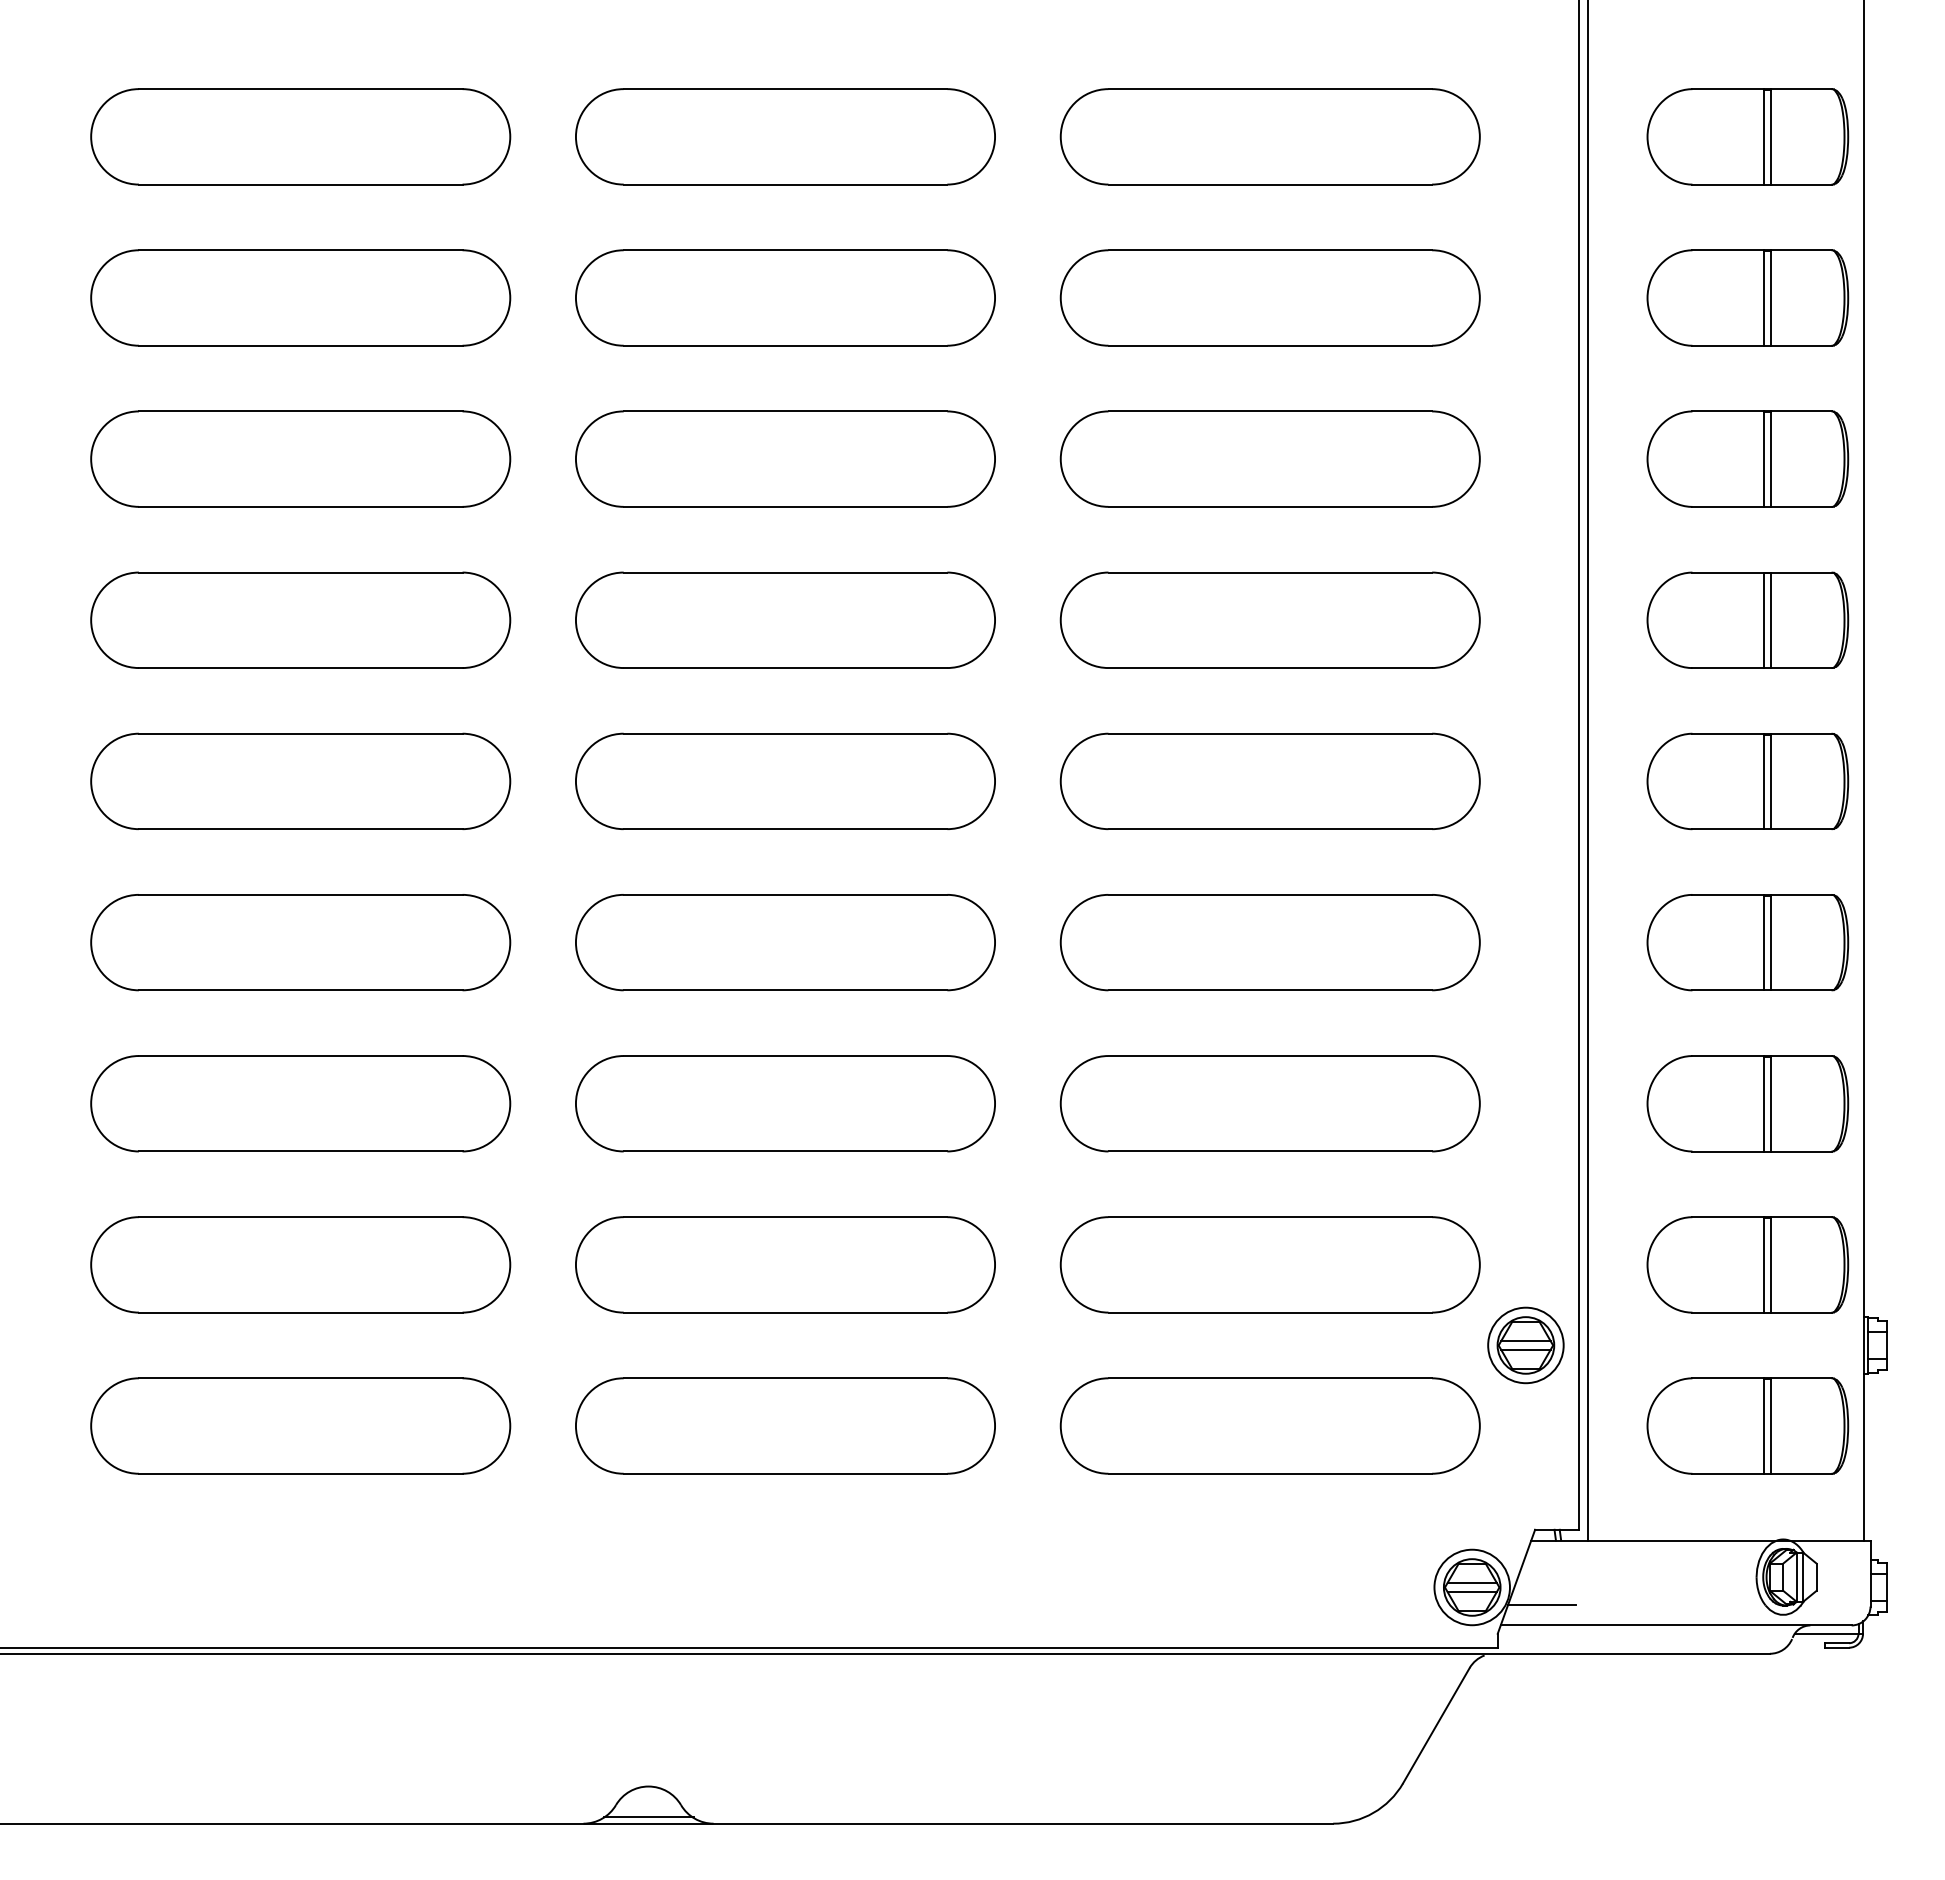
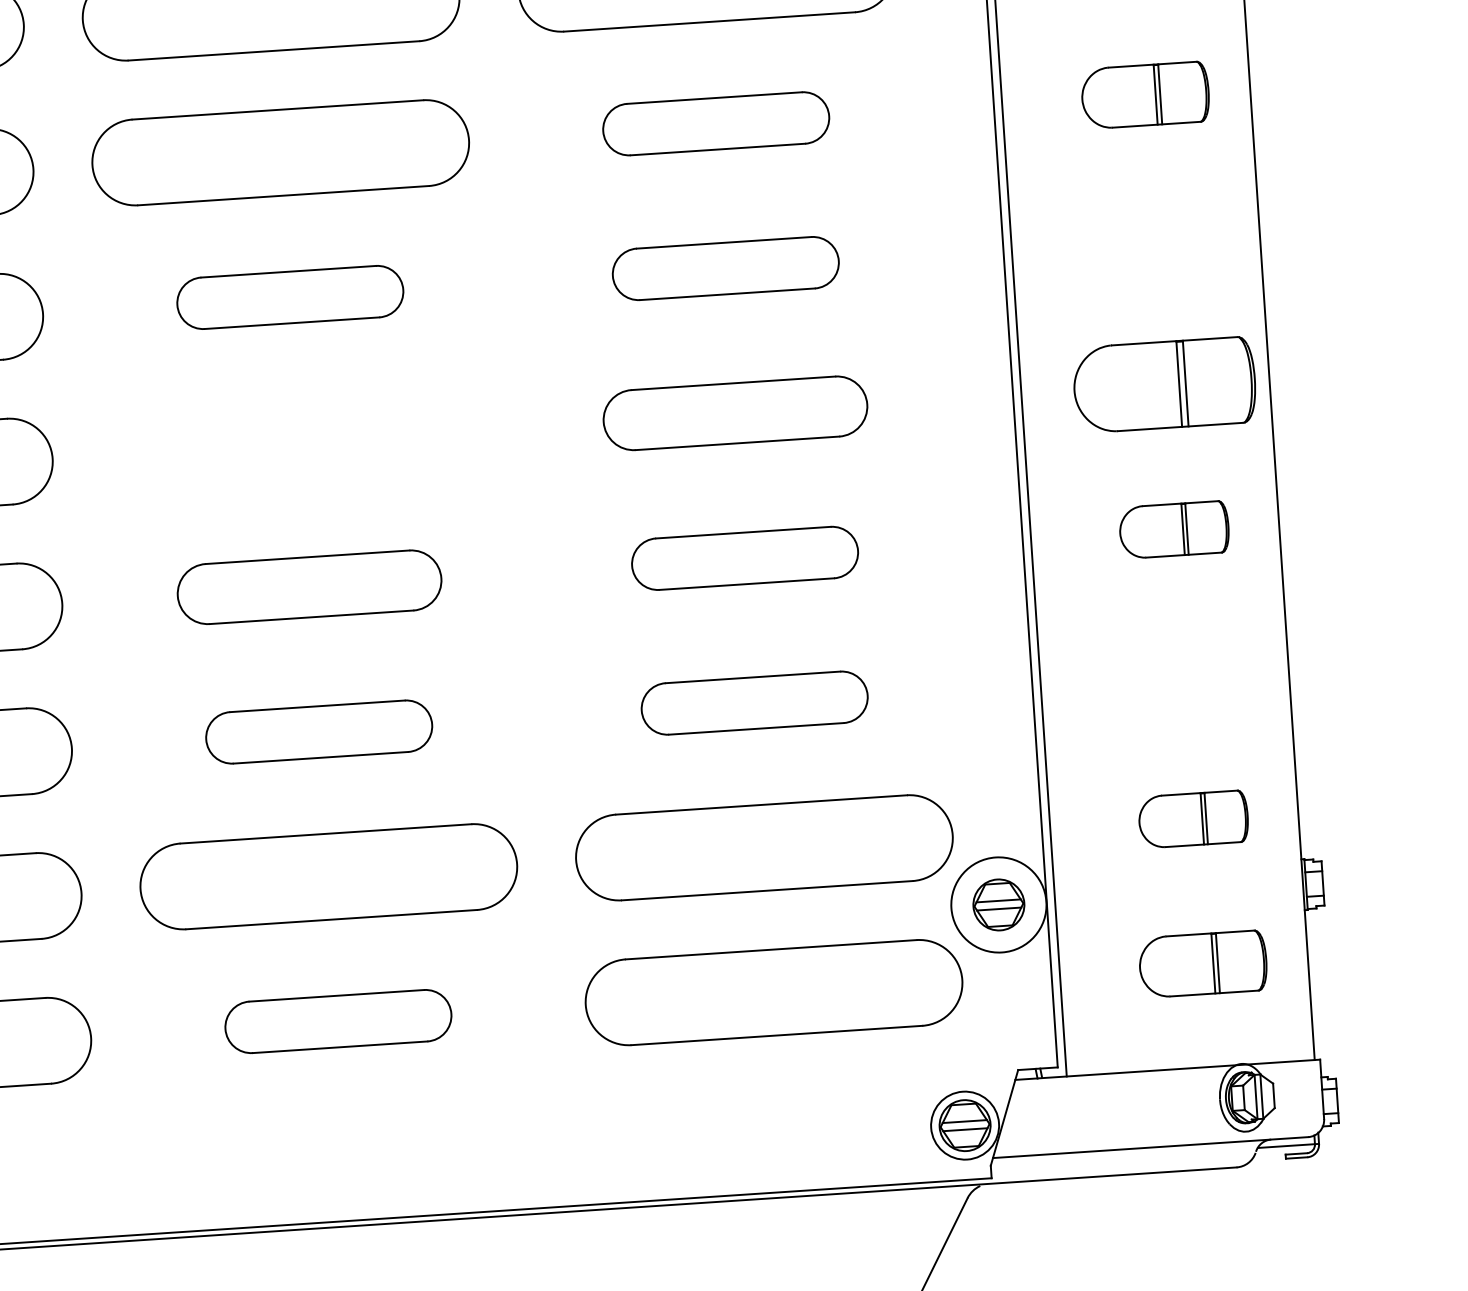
part: (1269, 458) -> (715, 123), size x0.6
part: (1747, 458) -> (1145, 94), size x0.7
part: (785, 619) -> (290, 296), size x0.6
part: (1269, 619) -> (725, 267), size x0.6
part: (1747, 619) -> (1154, 239), removed
part: (785, 780) -> (299, 441), removed
part: (1269, 780) -> (734, 412), size x0.7
part: (785, 942) -> (309, 587), size x0.7
part: (1269, 942) -> (744, 558), size x0.6
part: (1747, 942) -> (1173, 529), size x0.6
part: (785, 1103) -> (319, 731), size x0.6
part: (1269, 1103) -> (754, 702), size x0.6
part: (1747, 1103) -> (1183, 674), removed
part: (1747, 1264) -> (1193, 819), size x0.6
circle: (1525, 1345) -> (998, 905), size x1.4
part: (785, 1425) -> (338, 1021), size x0.6
part: (1747, 1425) -> (1202, 963), size x0.7
line: (1541, 1605) -> (1028, 1137), removed

